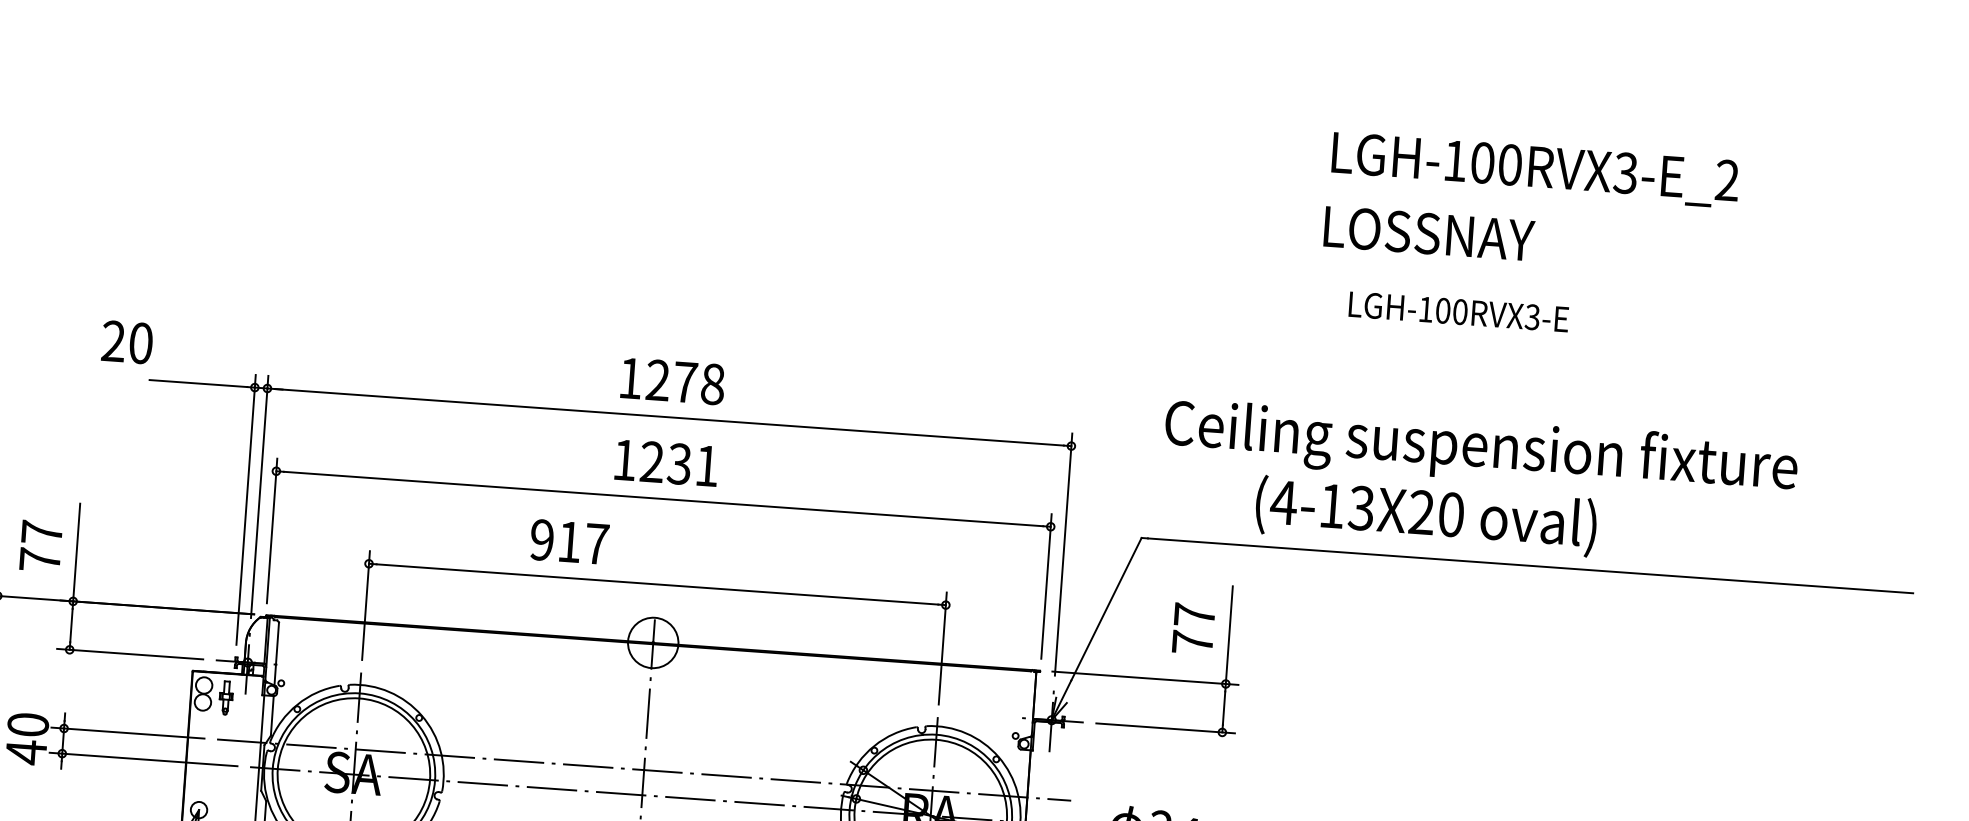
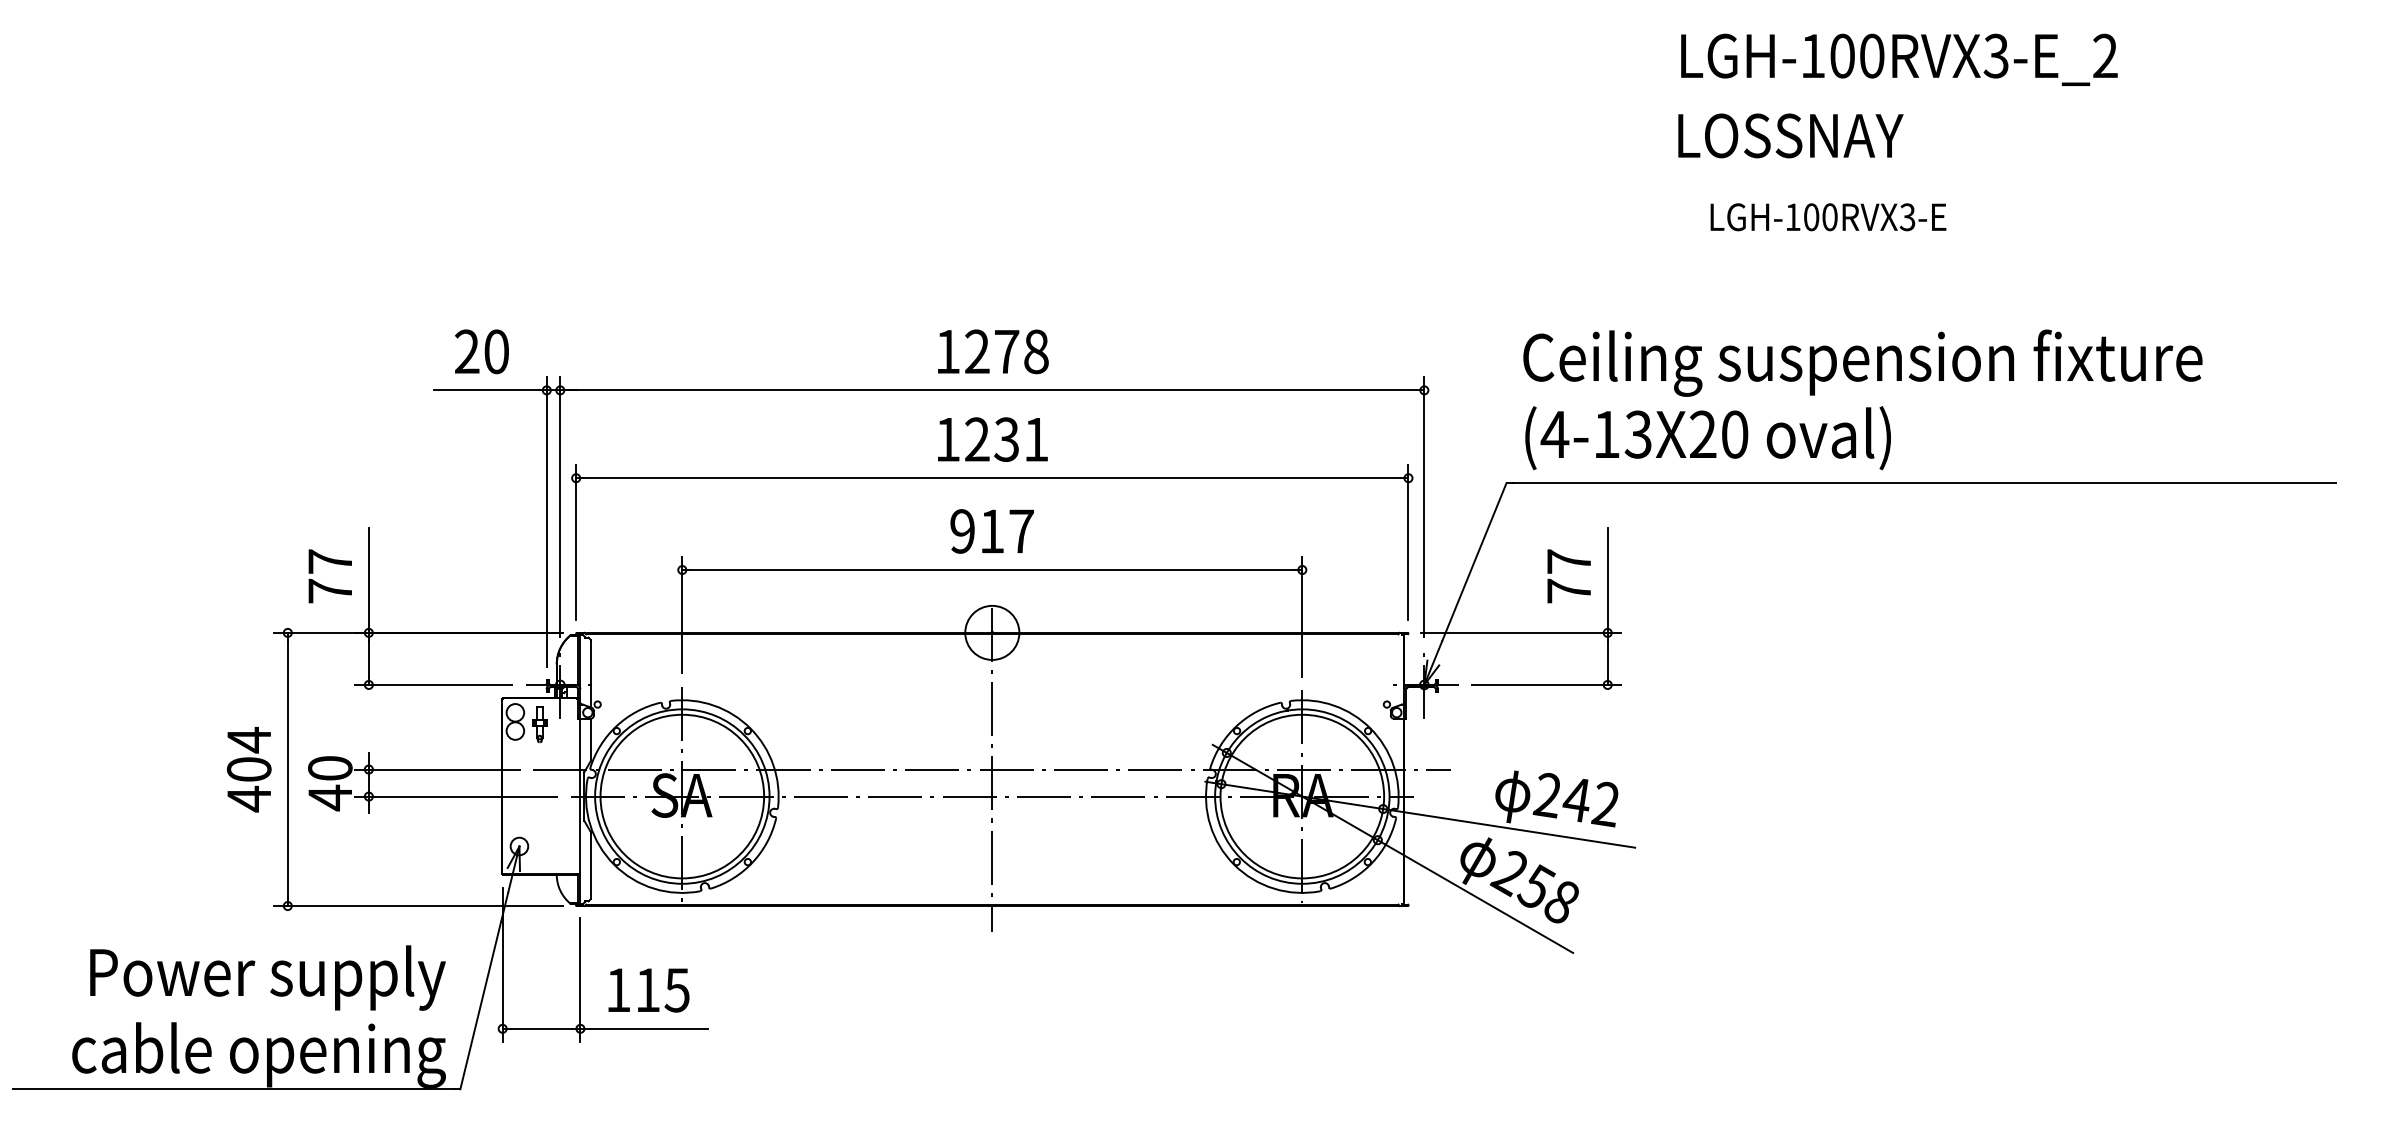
text: (126, 342) -> (481, 351), moved
text: (1425, 516) -> (1707, 438), moved
text: (568, 542) -> (991, 531), moved

